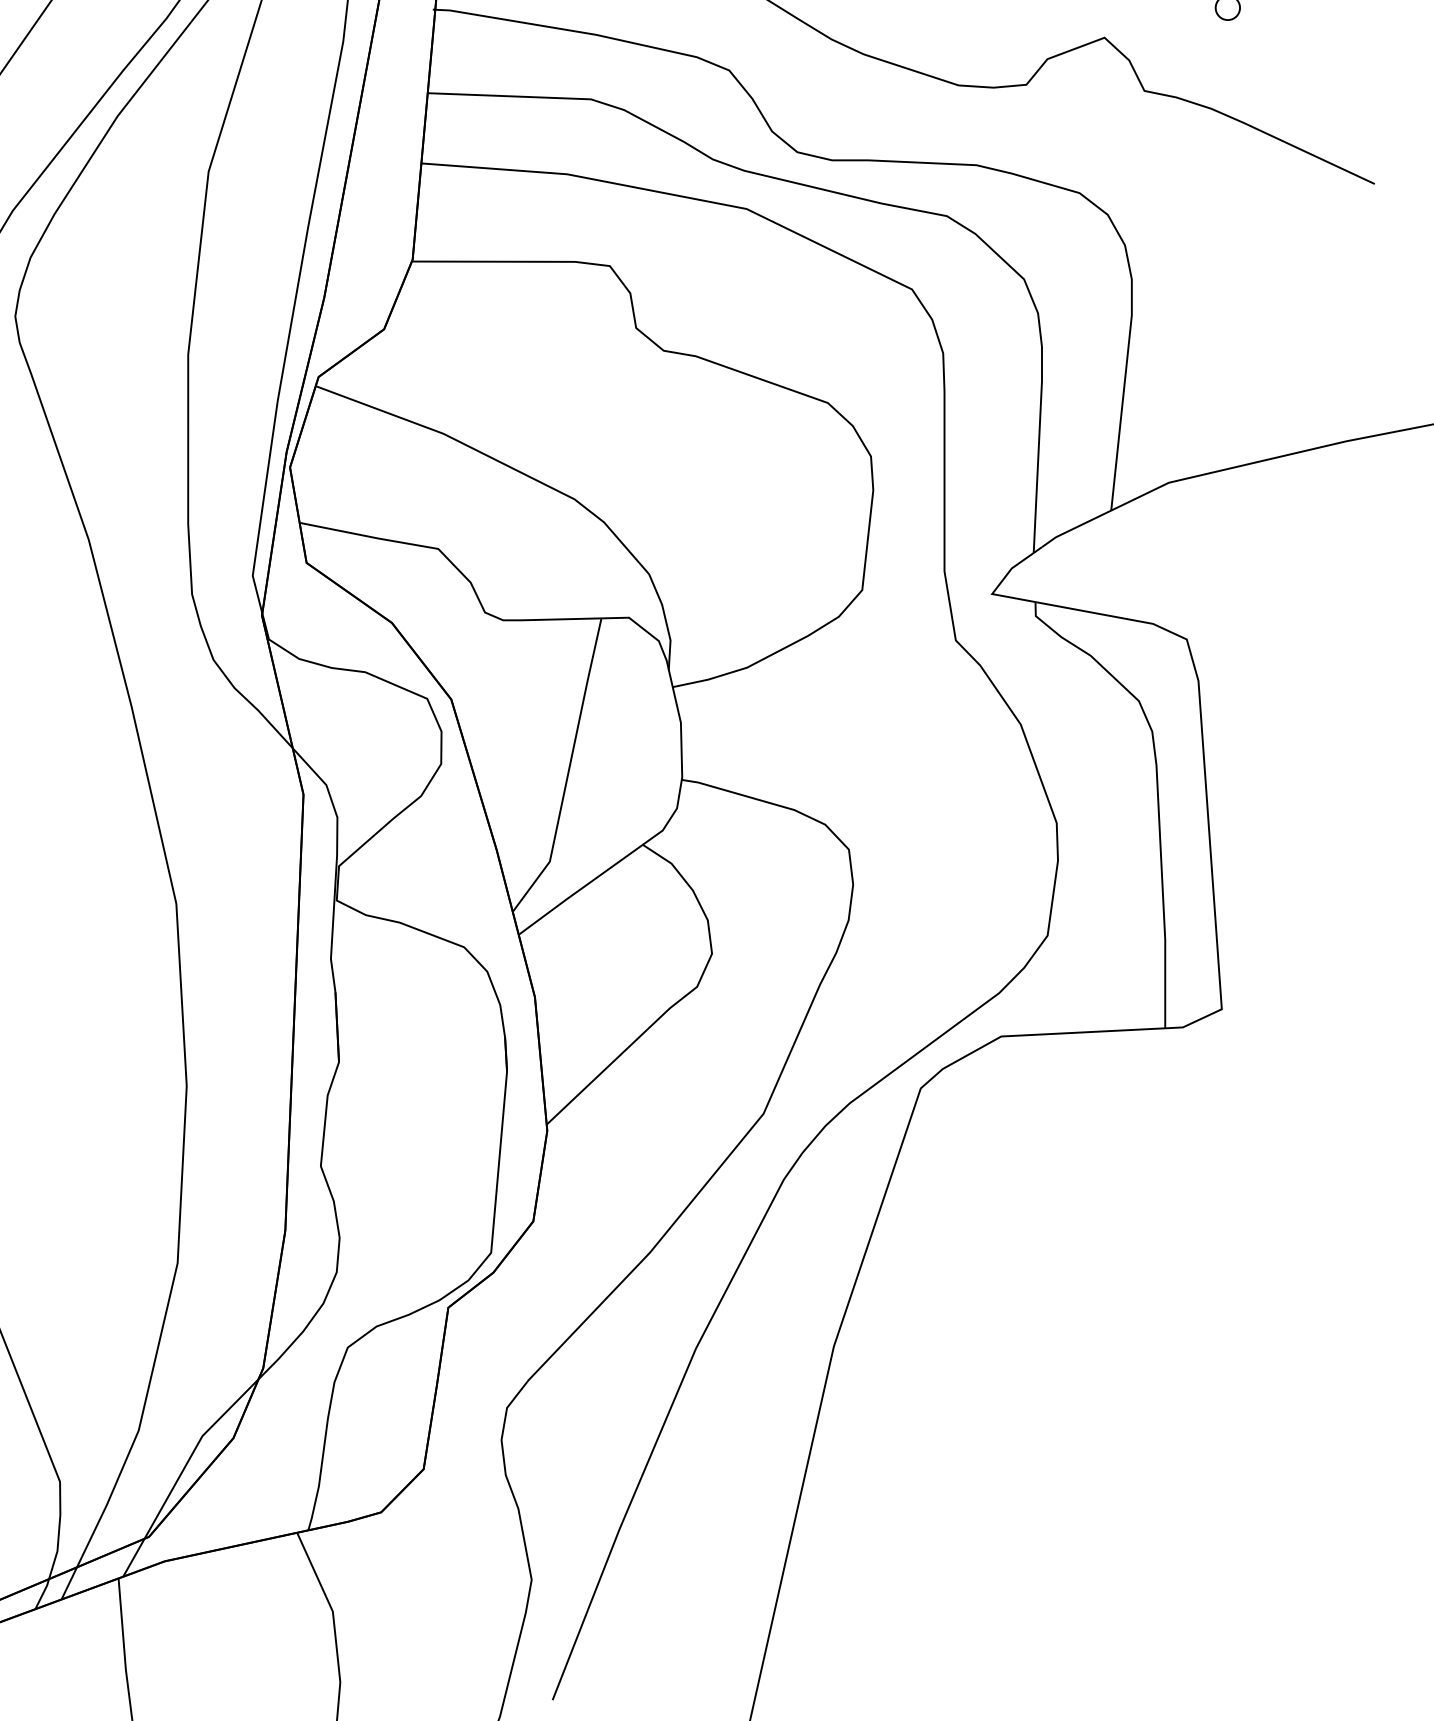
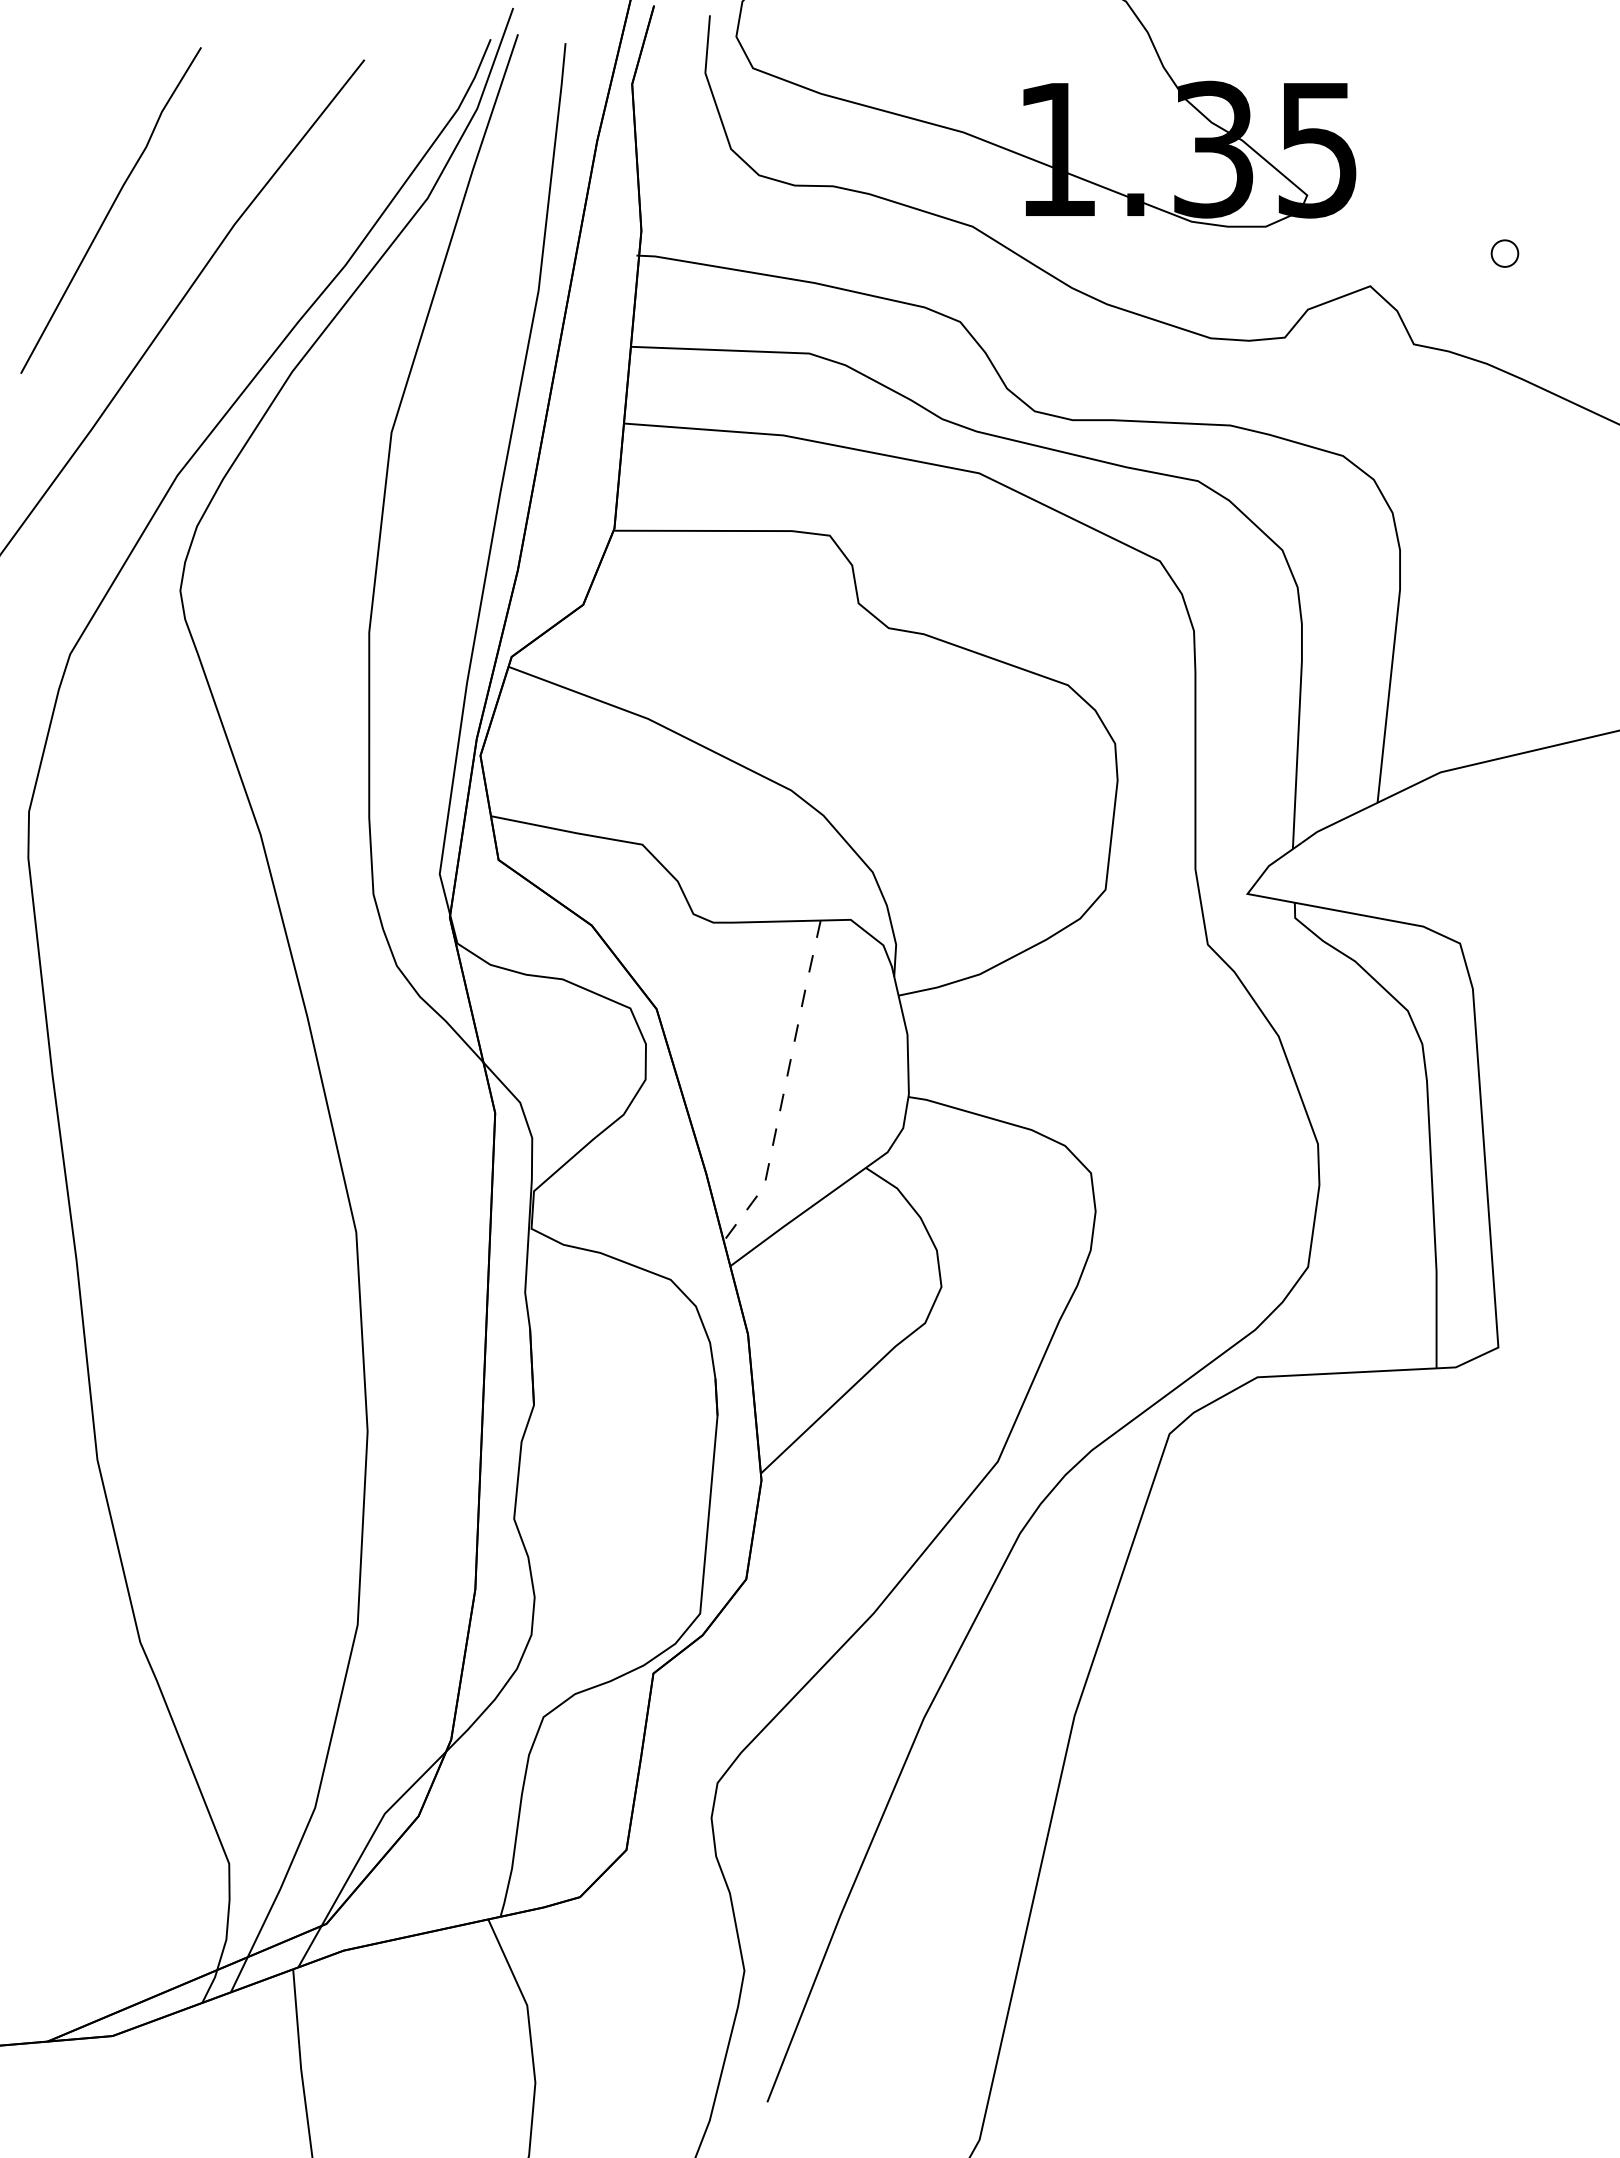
line: (569, 770) -> (785, 1086), solid -> dashed

